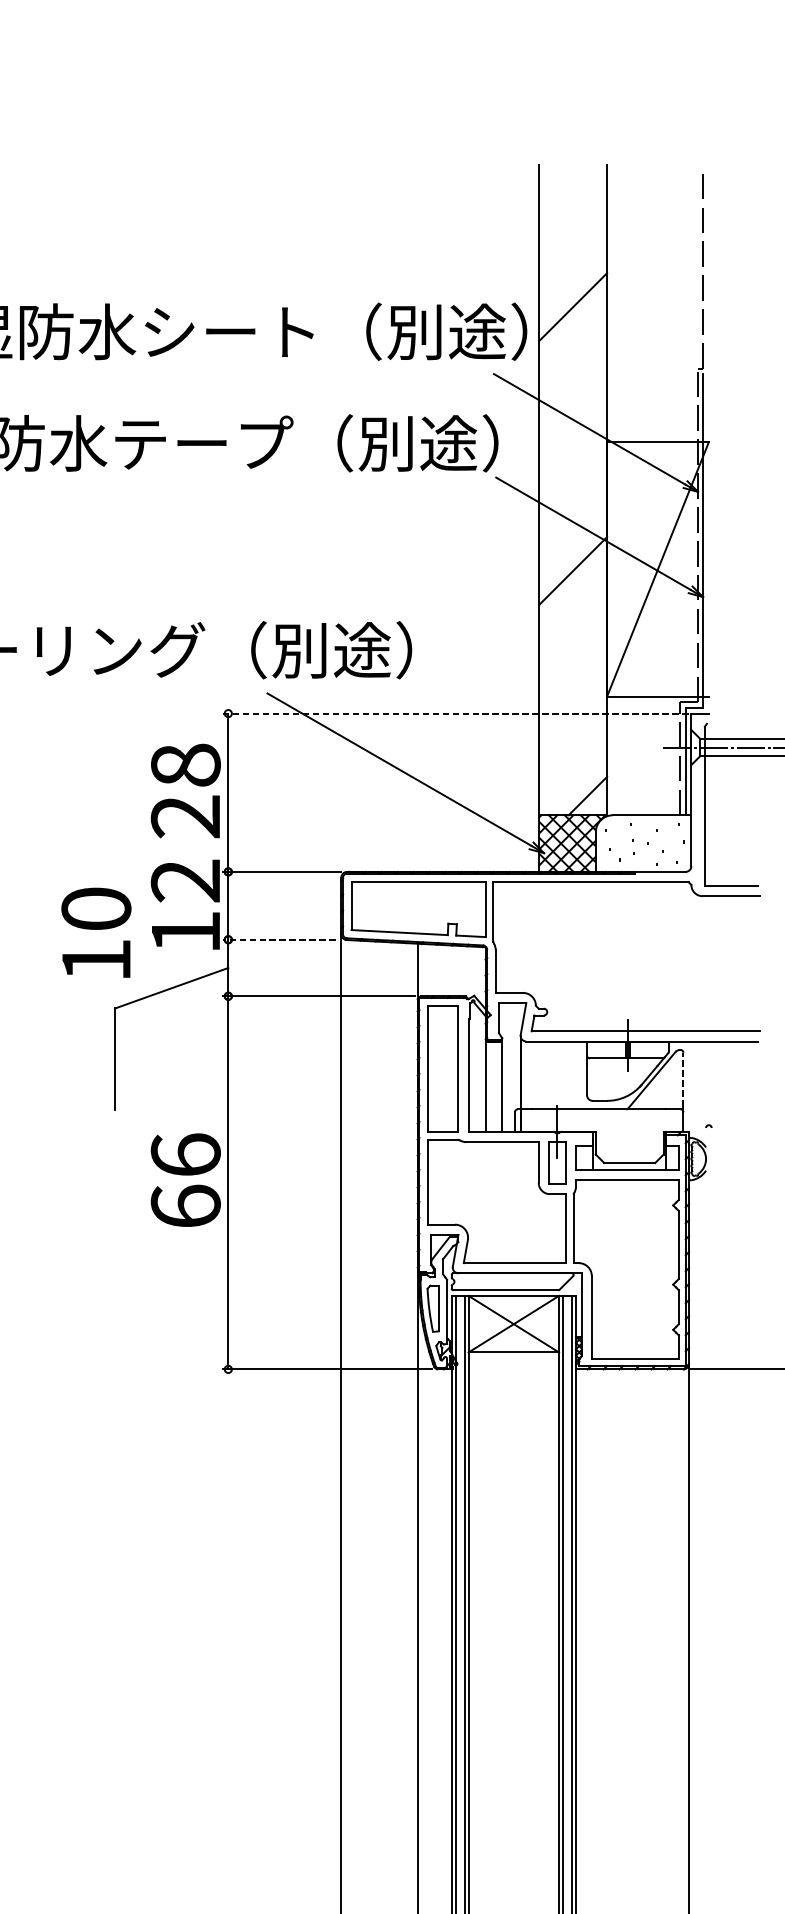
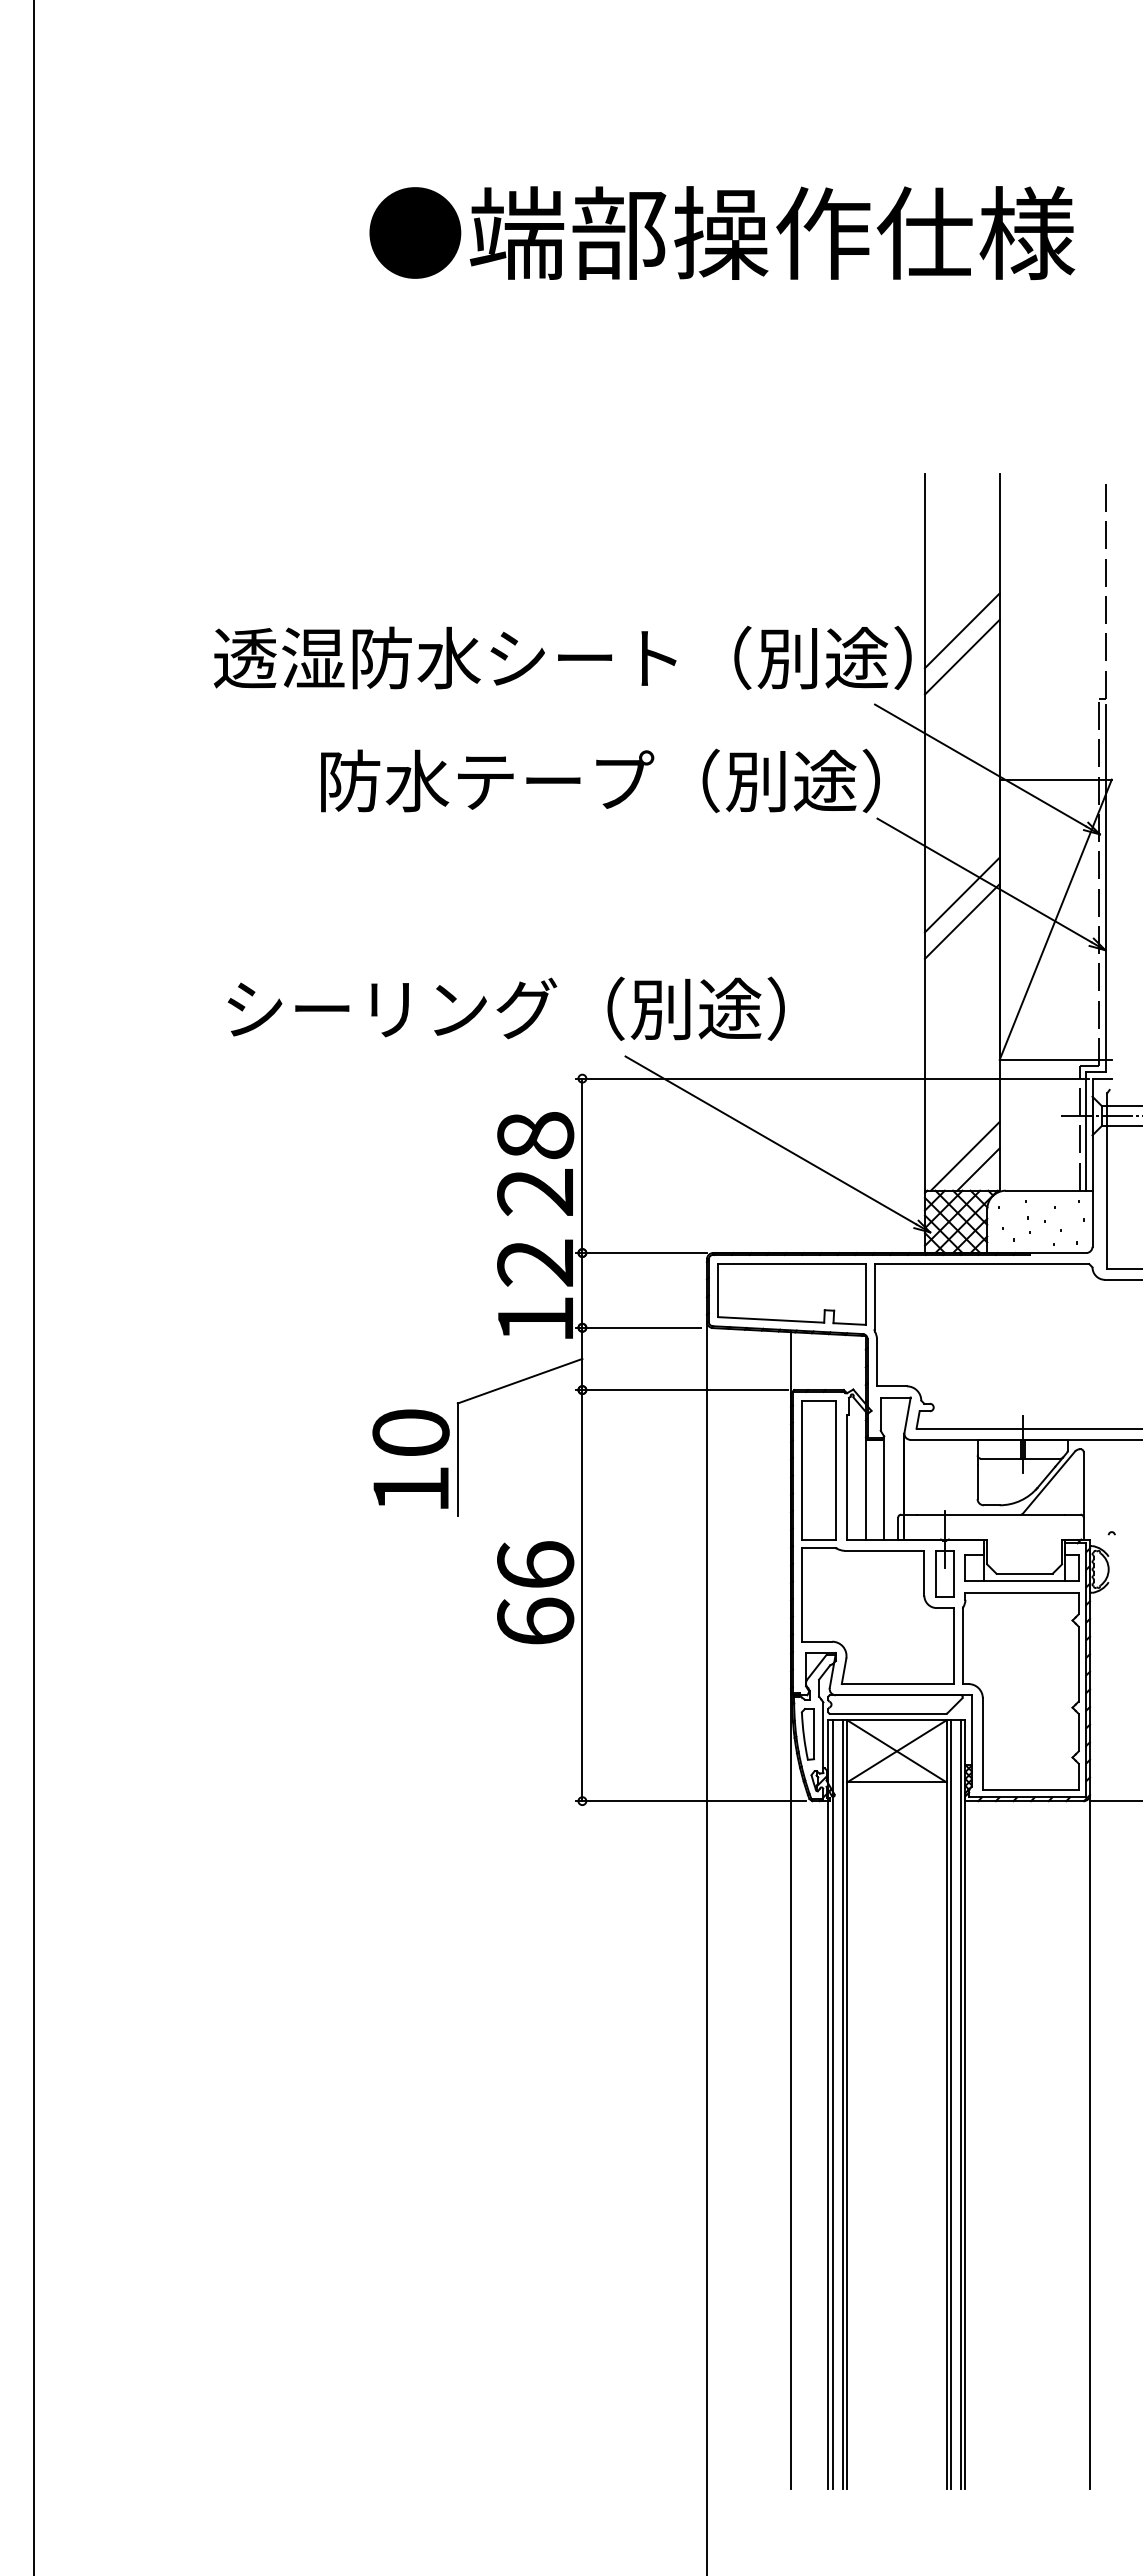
line: (572, 330) -> (961, 656), added
line: (572, 546) -> (961, 894), added
line: (455, 713) -> (832, 1078), dashed -> solid
line: (575, 783) -> (964, 1155), added
text: (95, 932) -> (410, 1458), moved
line: (278, 939) -> (637, 1327), dashed -> solid
line: (683, 1079) -> (1083, 1481), dashed -> solid

